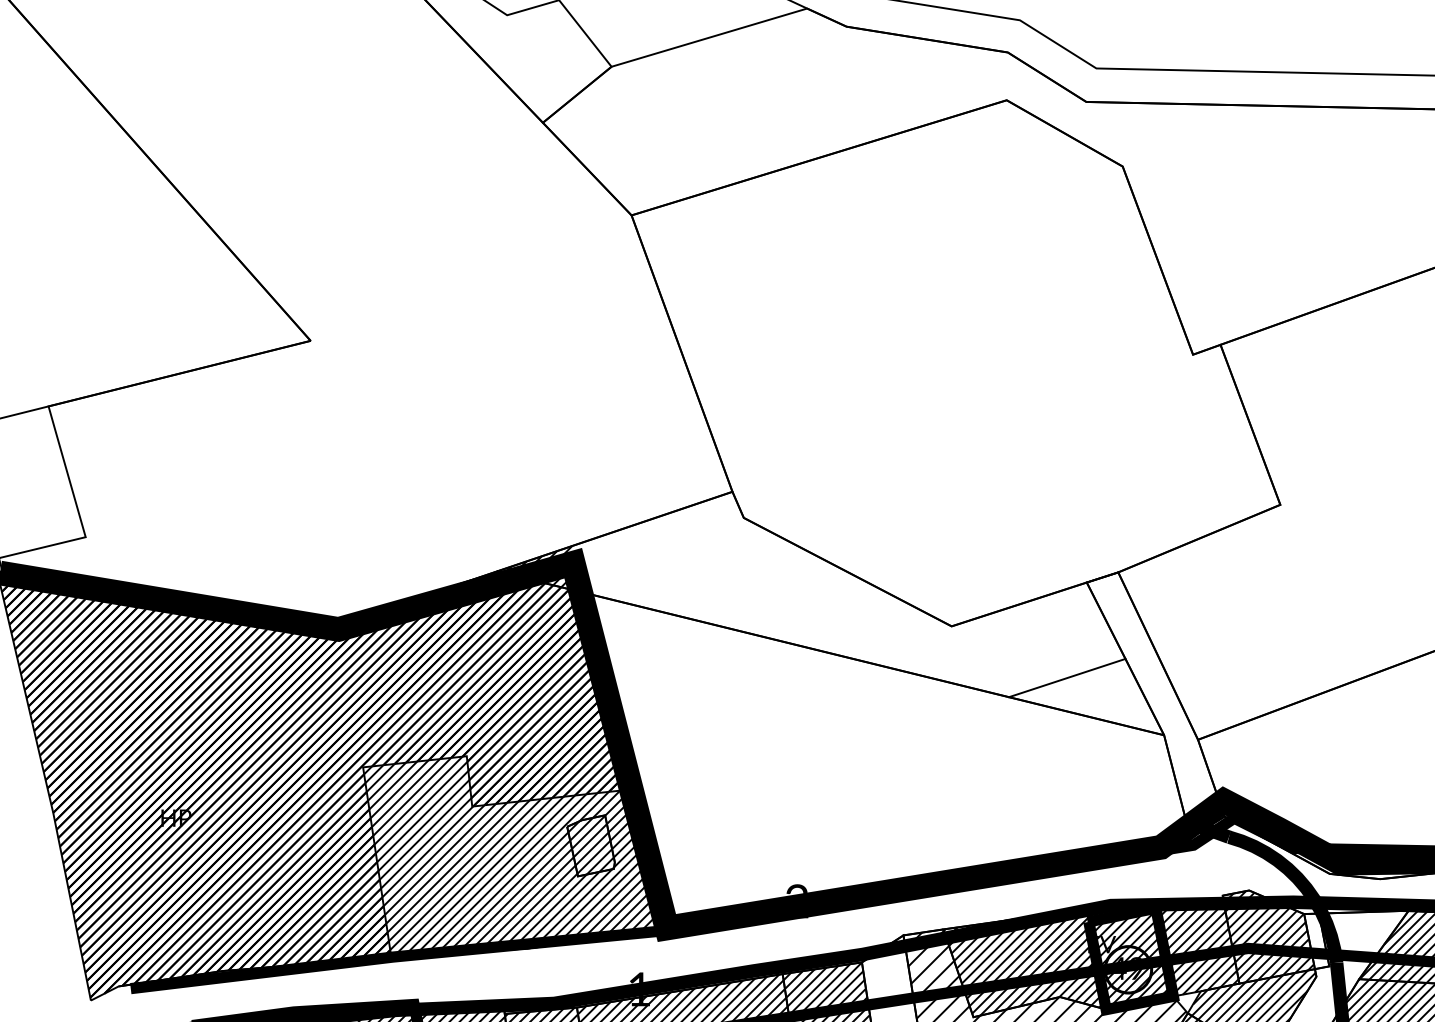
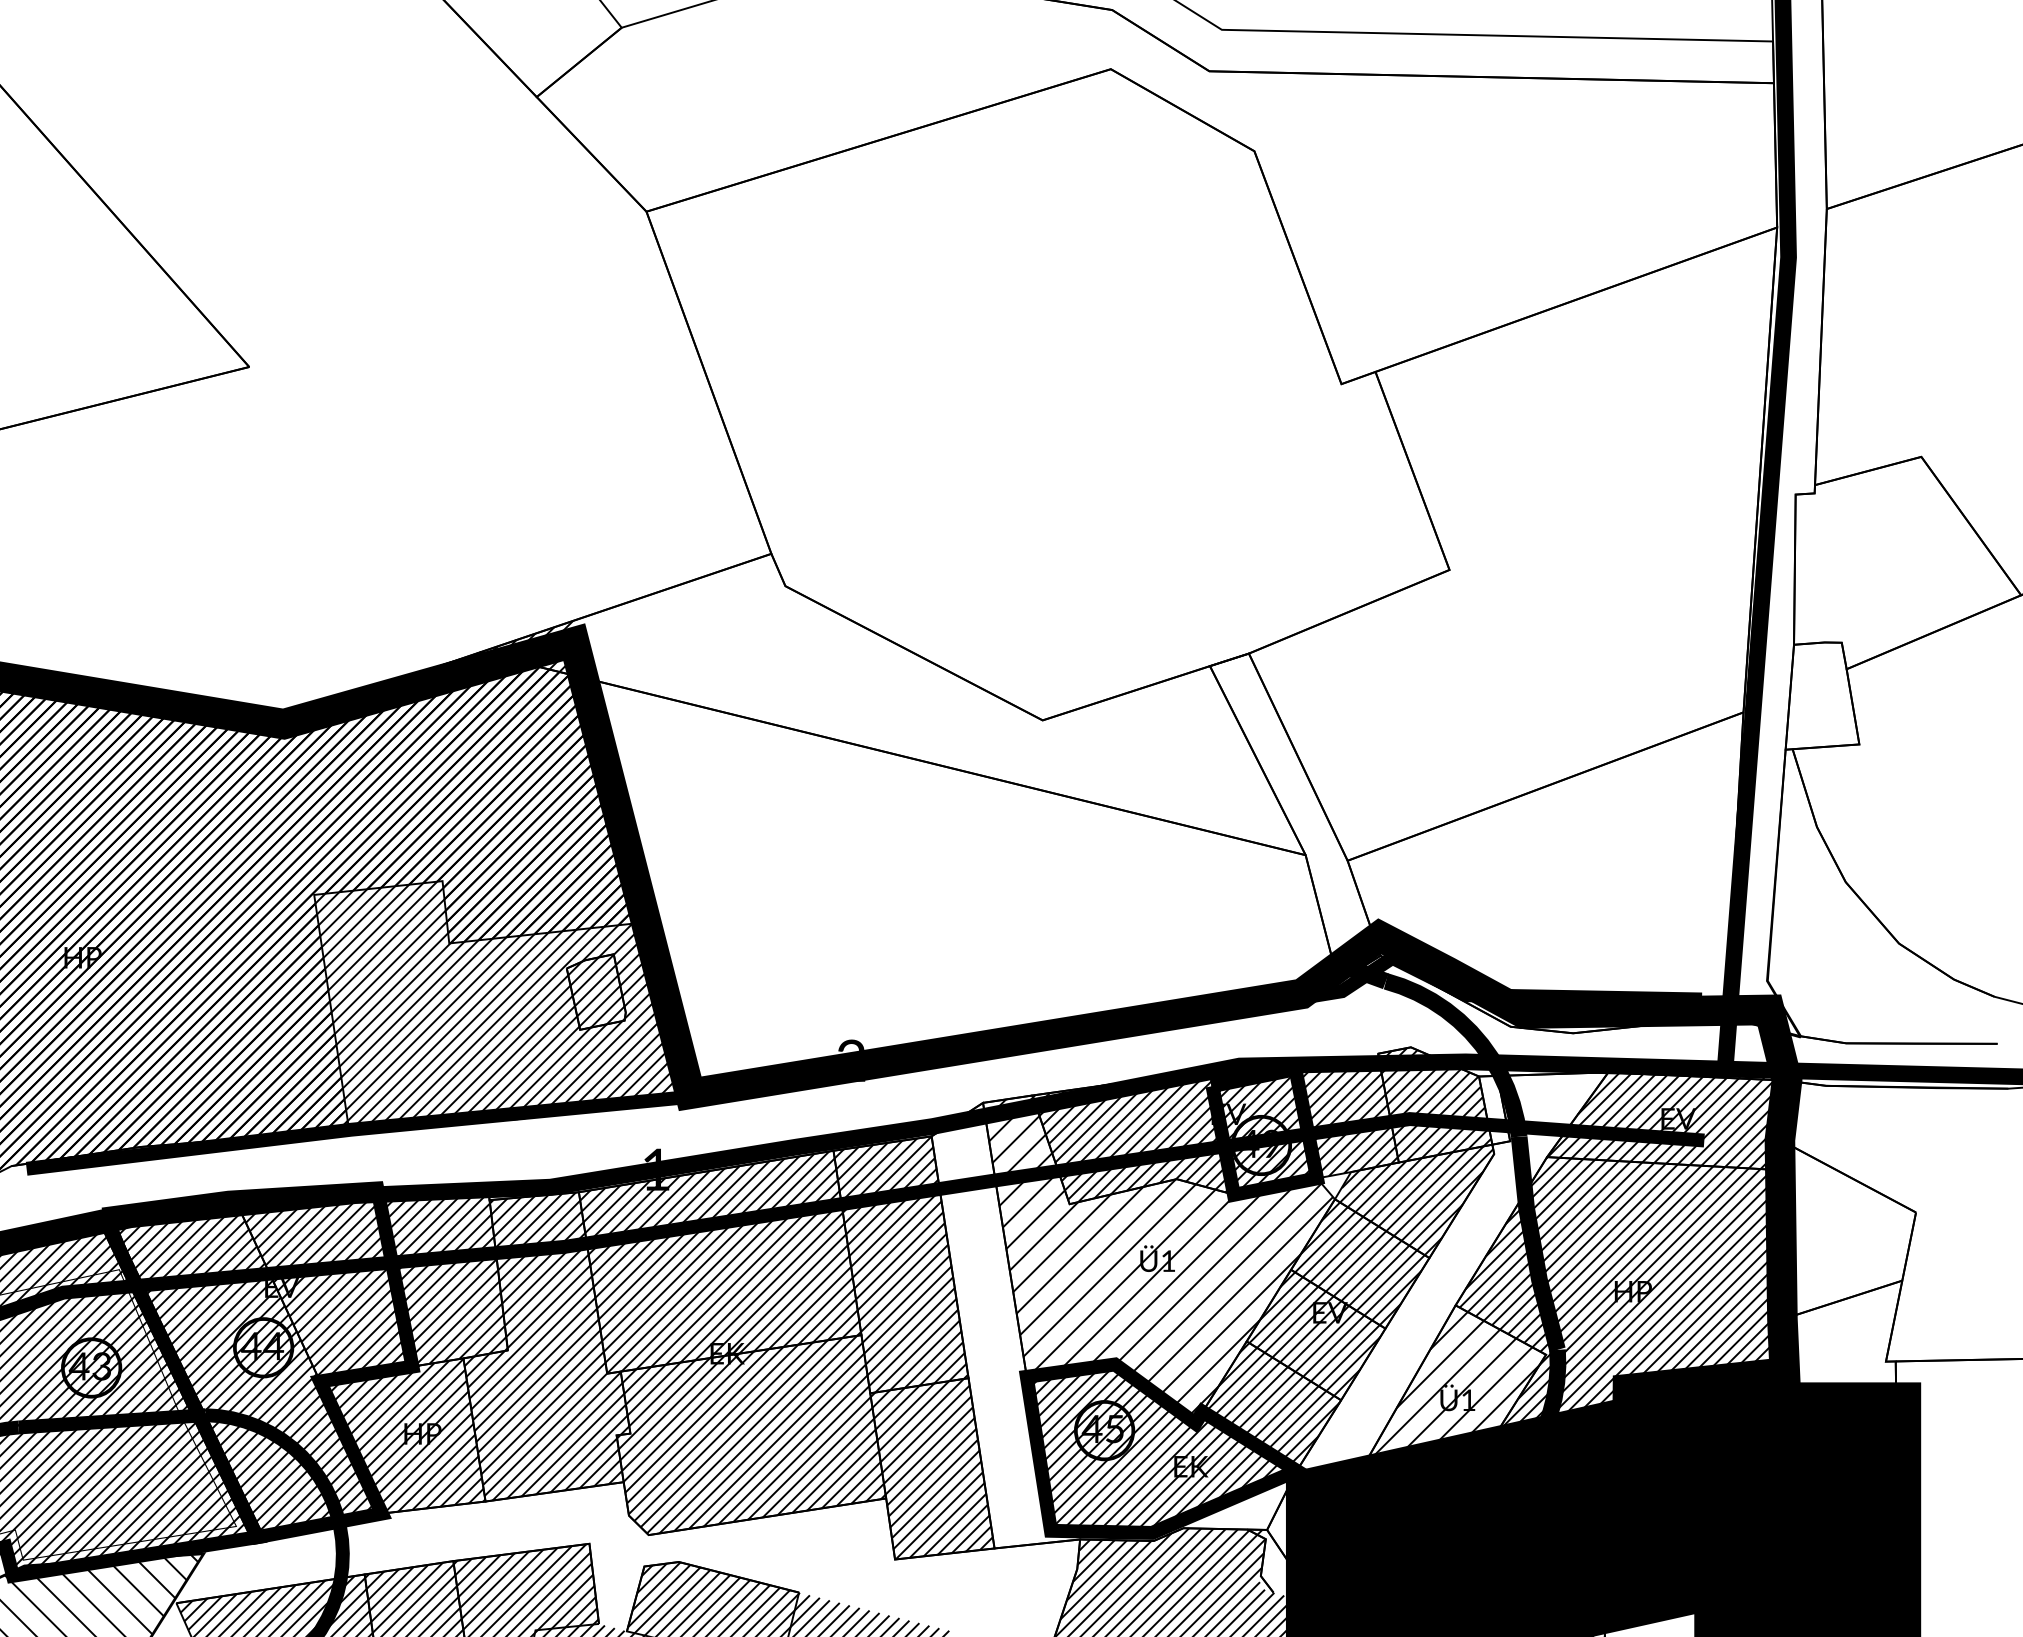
line: (1067, 678) -> (1185, 784), removed

